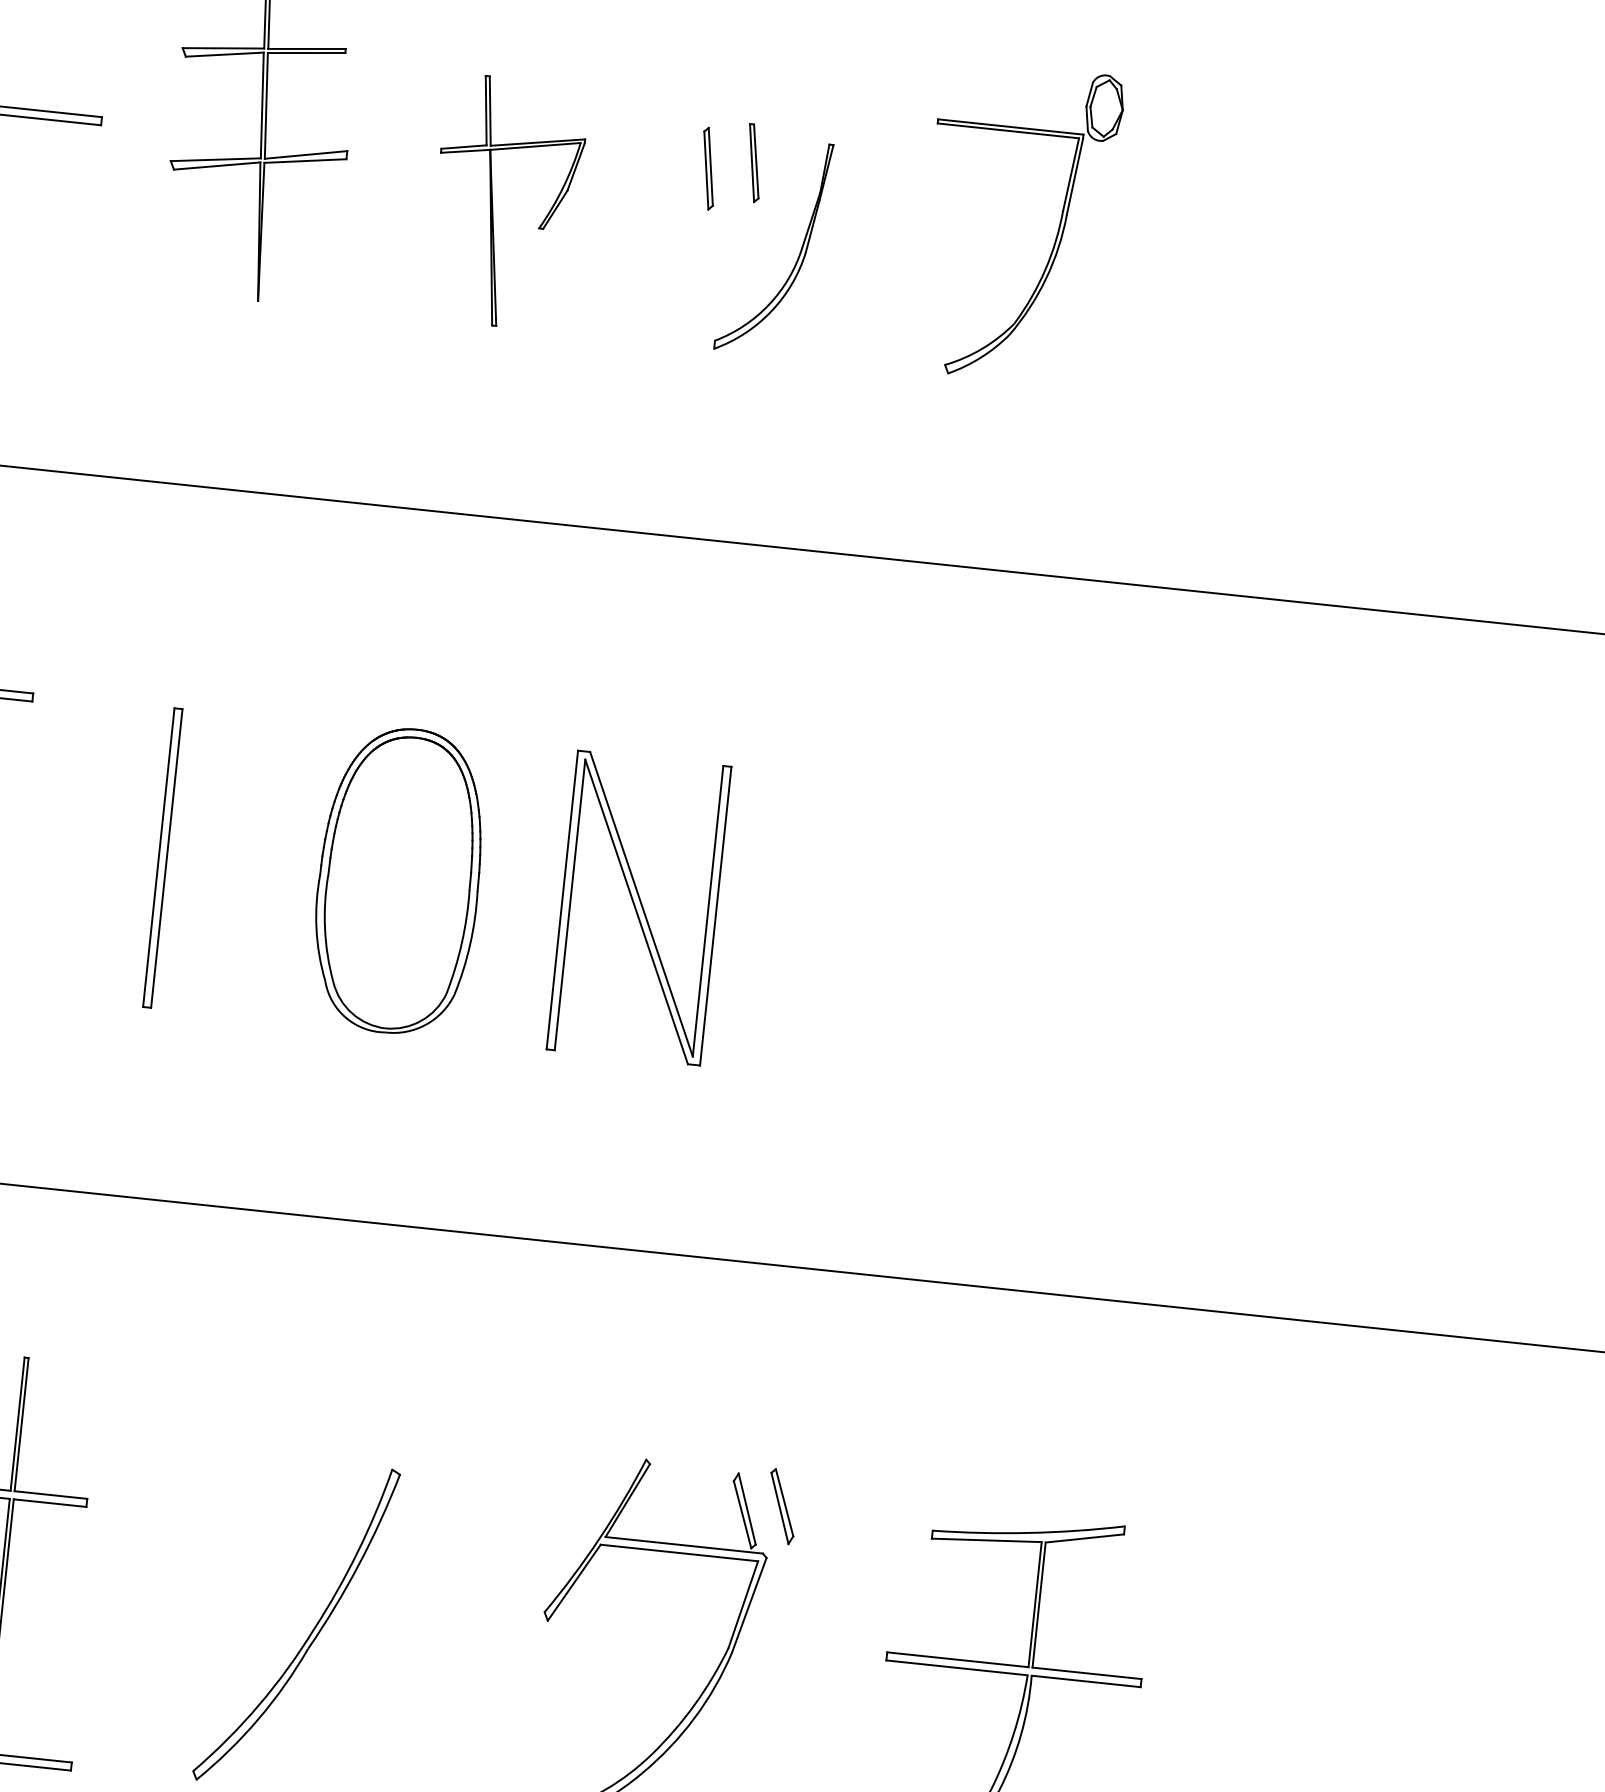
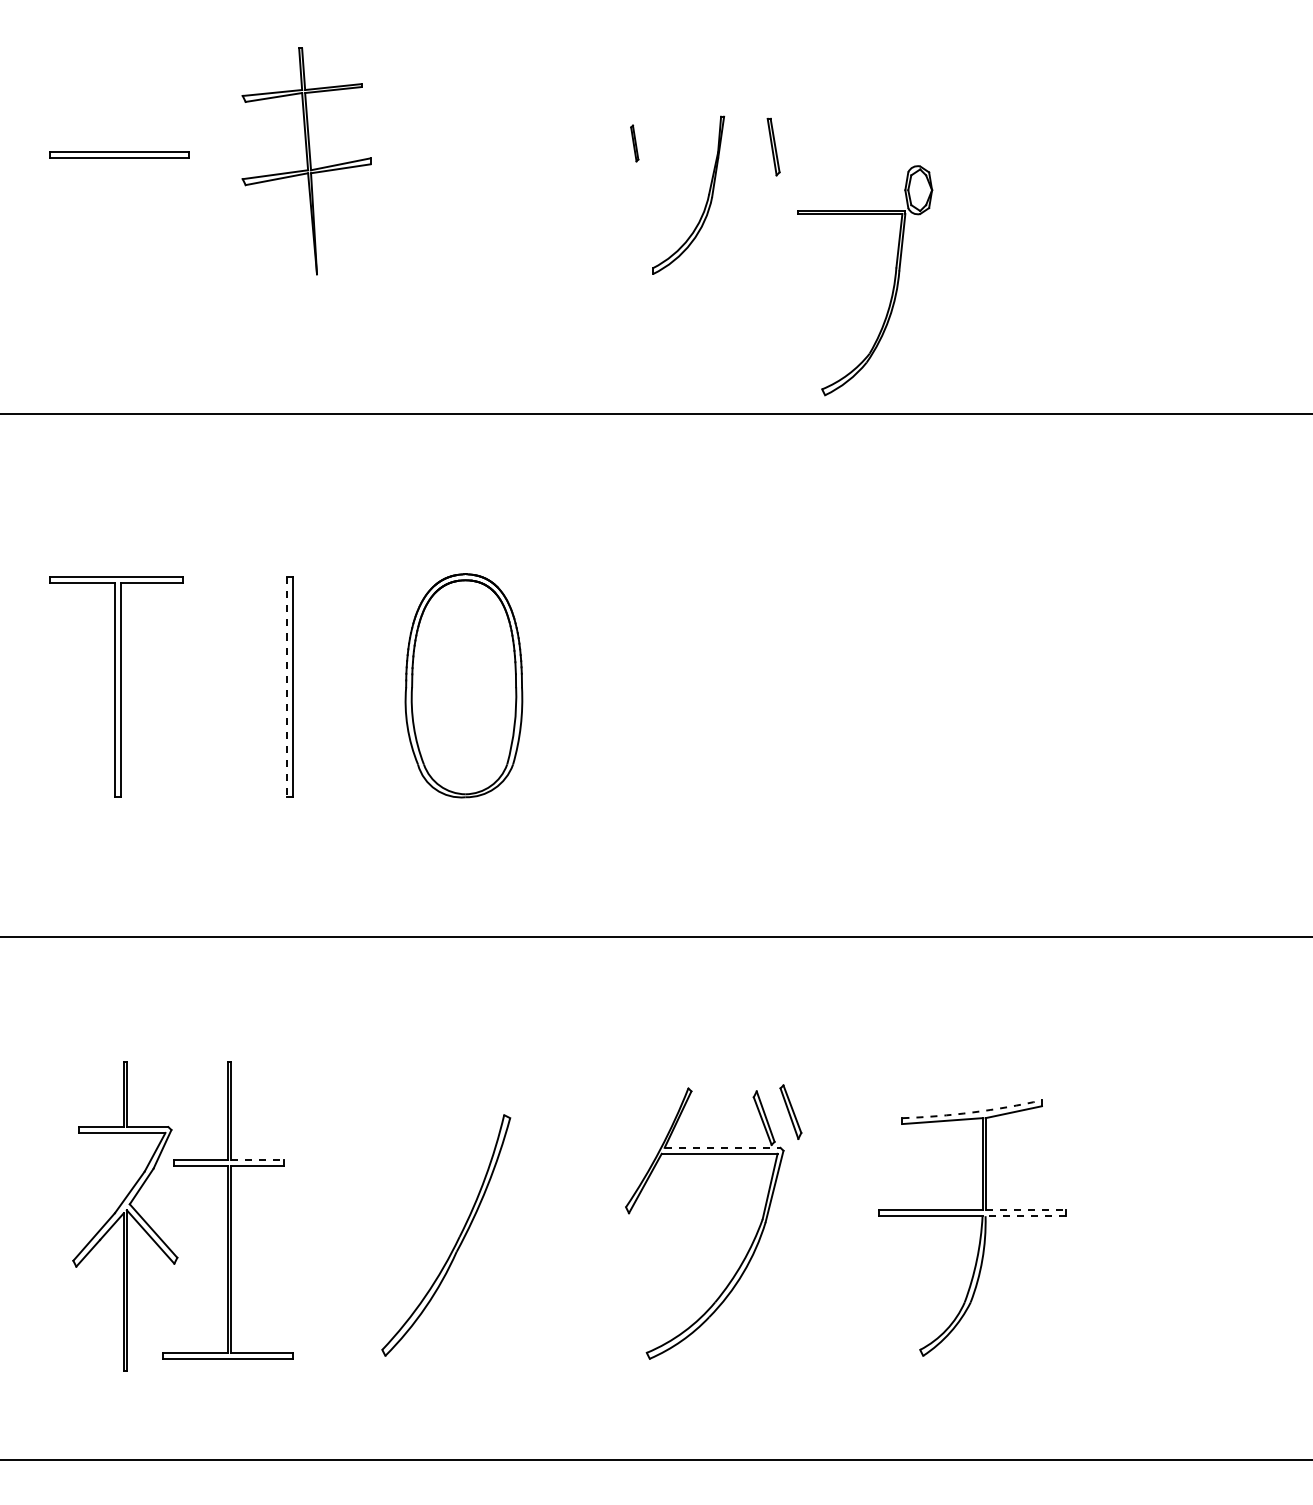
part: (753, 162) -> (773, 146), moved
part: (707, 168) -> (634, 143), size x0.6
part: (493, 206) -> (481, 187), removed
part: (1057, 230) -> (893, 282), moved
line: (159, 857) -> (287, 687), solid -> dashed
part: (638, 908) -> (640, 687), removed
line: (50, 1494) -> (257, 1159), solid -> dashed
arc: (1028, 1532) -> (972, 1112), solid -> dashed
line: (684, 1544) -> (722, 1147), solid -> dashed
line: (1088, 1673) -> (1026, 1210), solid -> dashed
line: (1085, 1681) -> (1025, 1216), solid -> dashed

